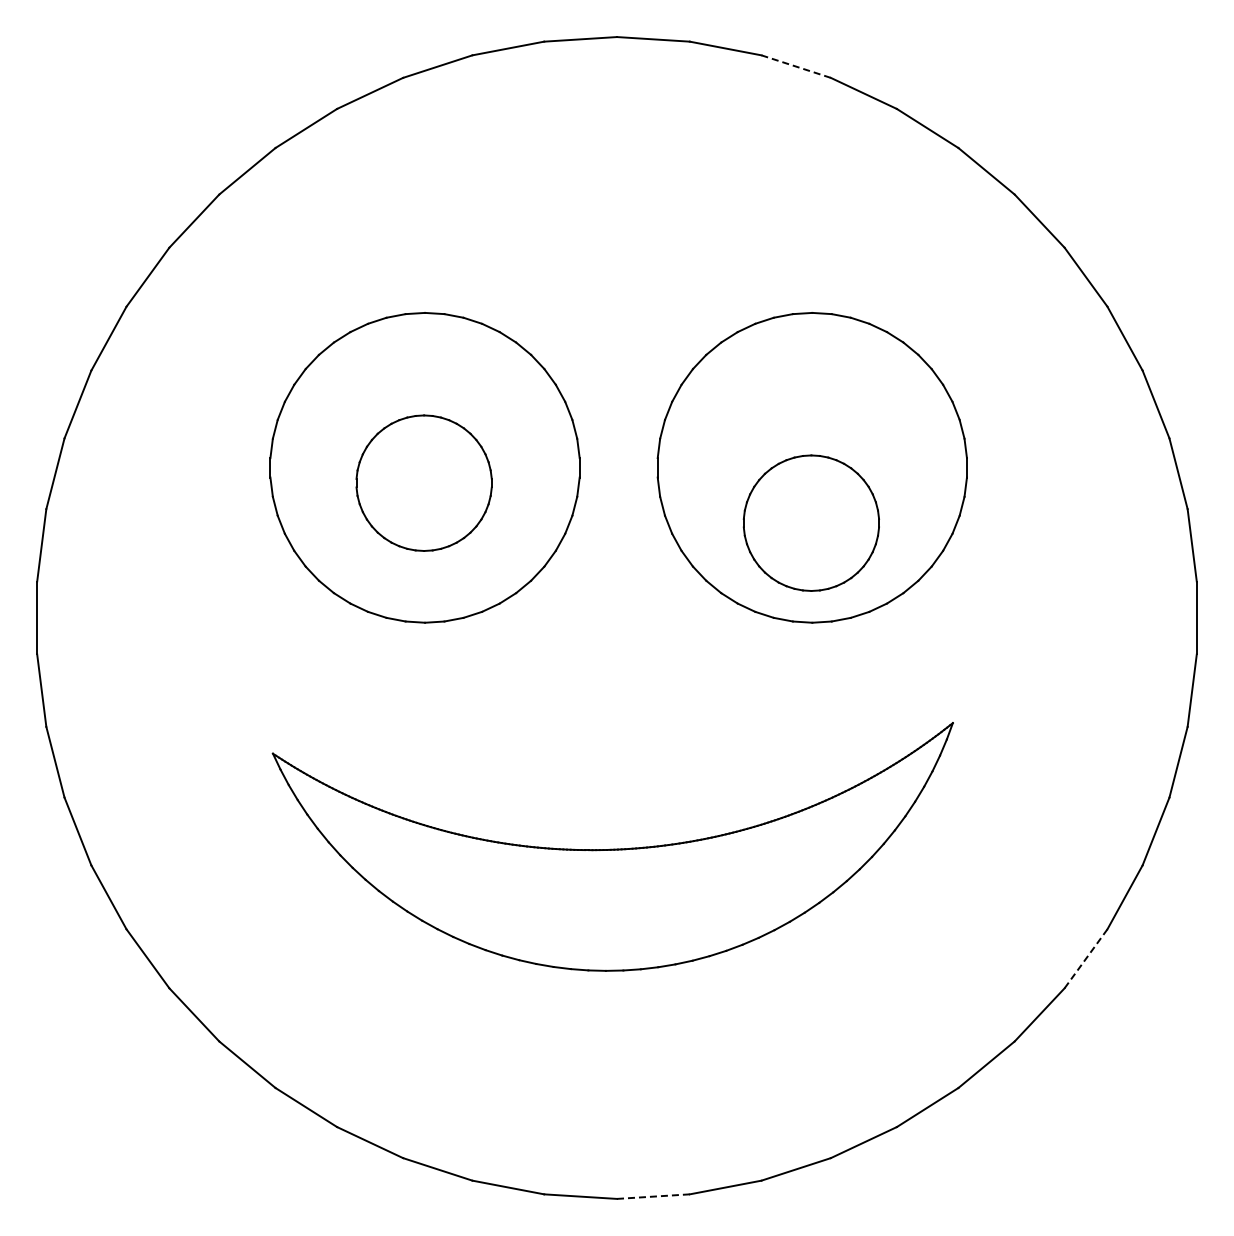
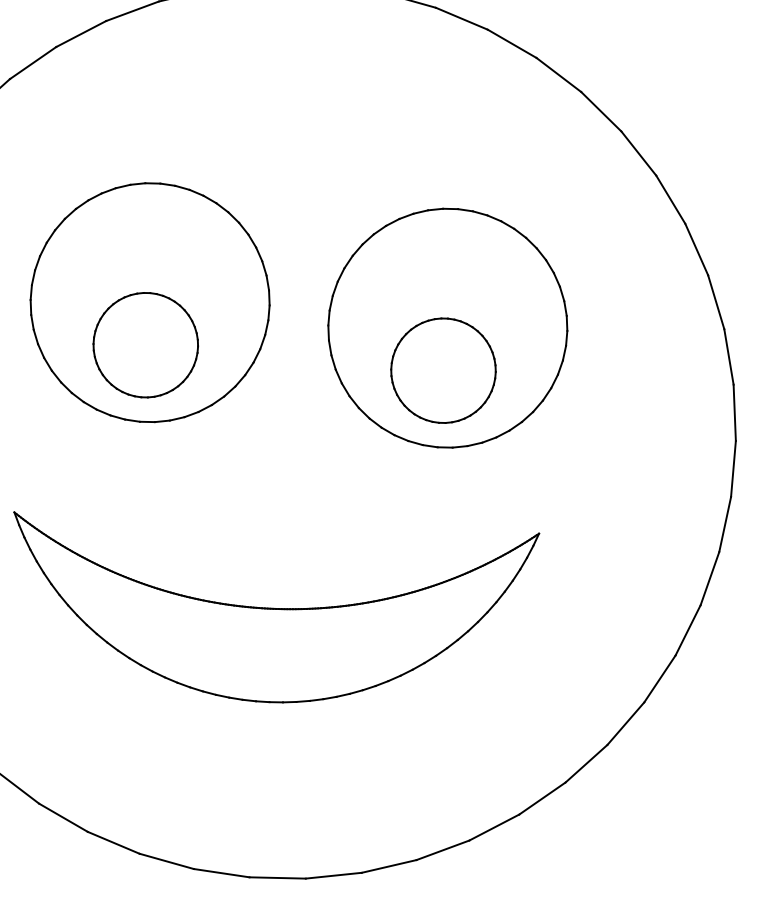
line: (795, 66) -> (461, 18), dashed -> solid
part: (423, 482) -> (145, 344), moved
line: (1086, 958) -> (626, 723), dashed -> solid
line: (653, 1196) -> (277, 877), dashed -> solid

